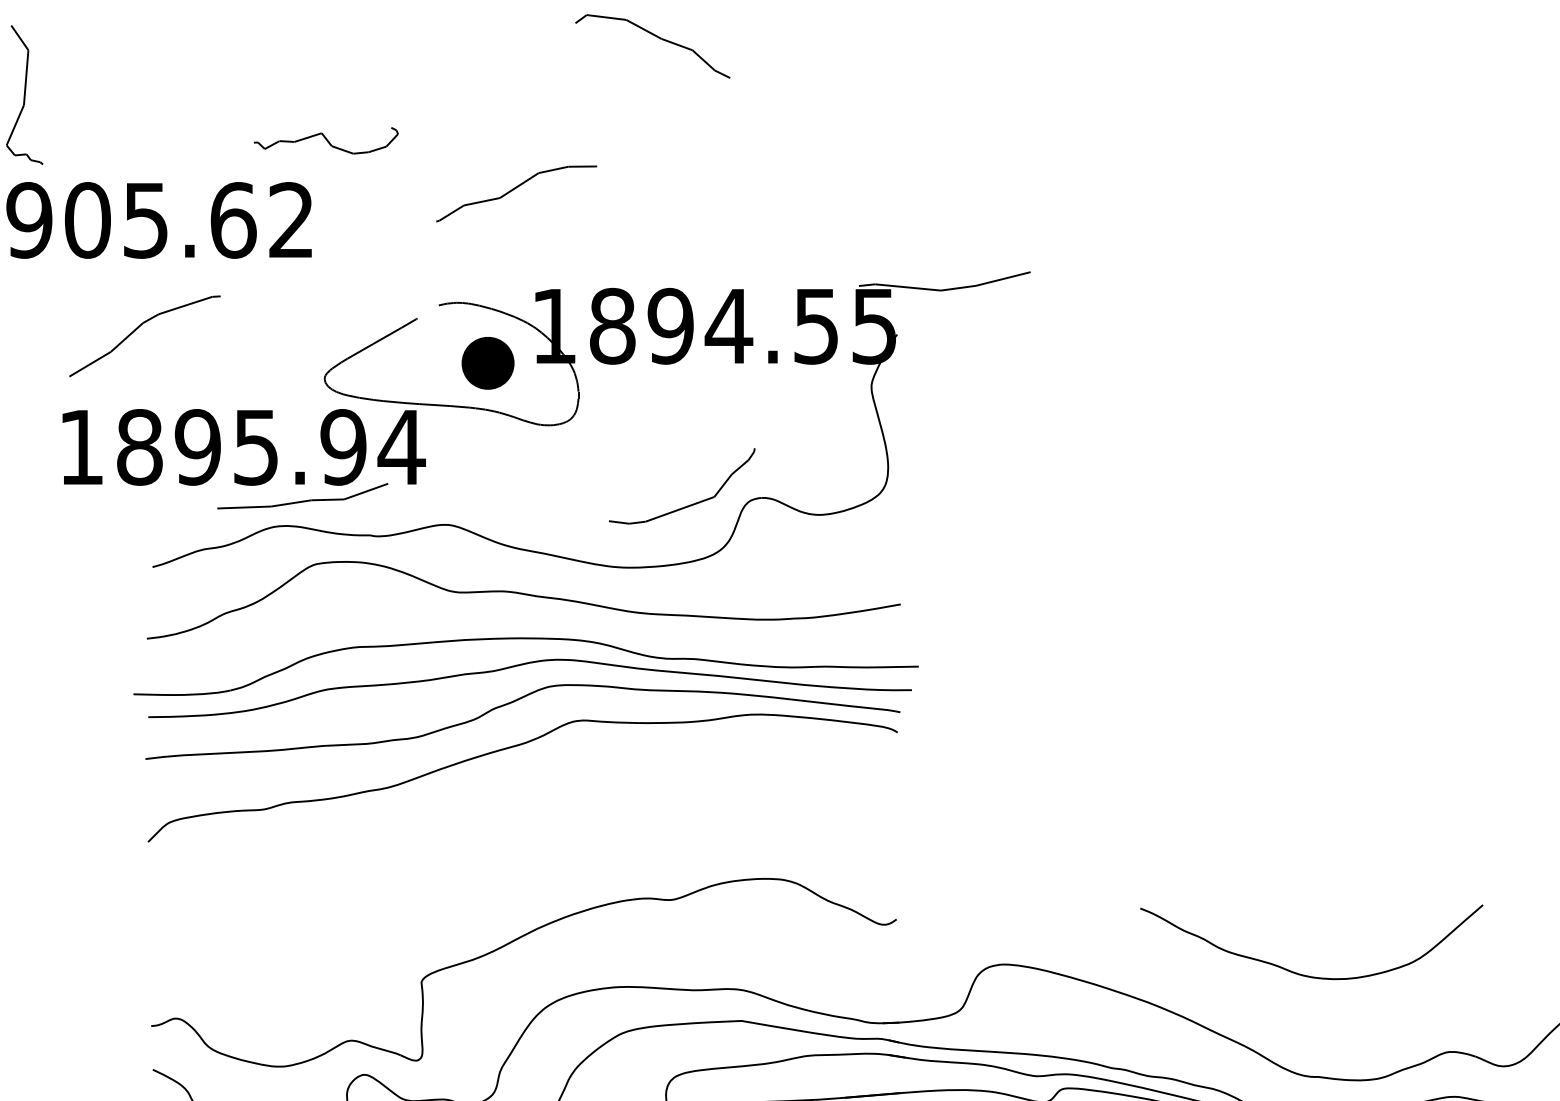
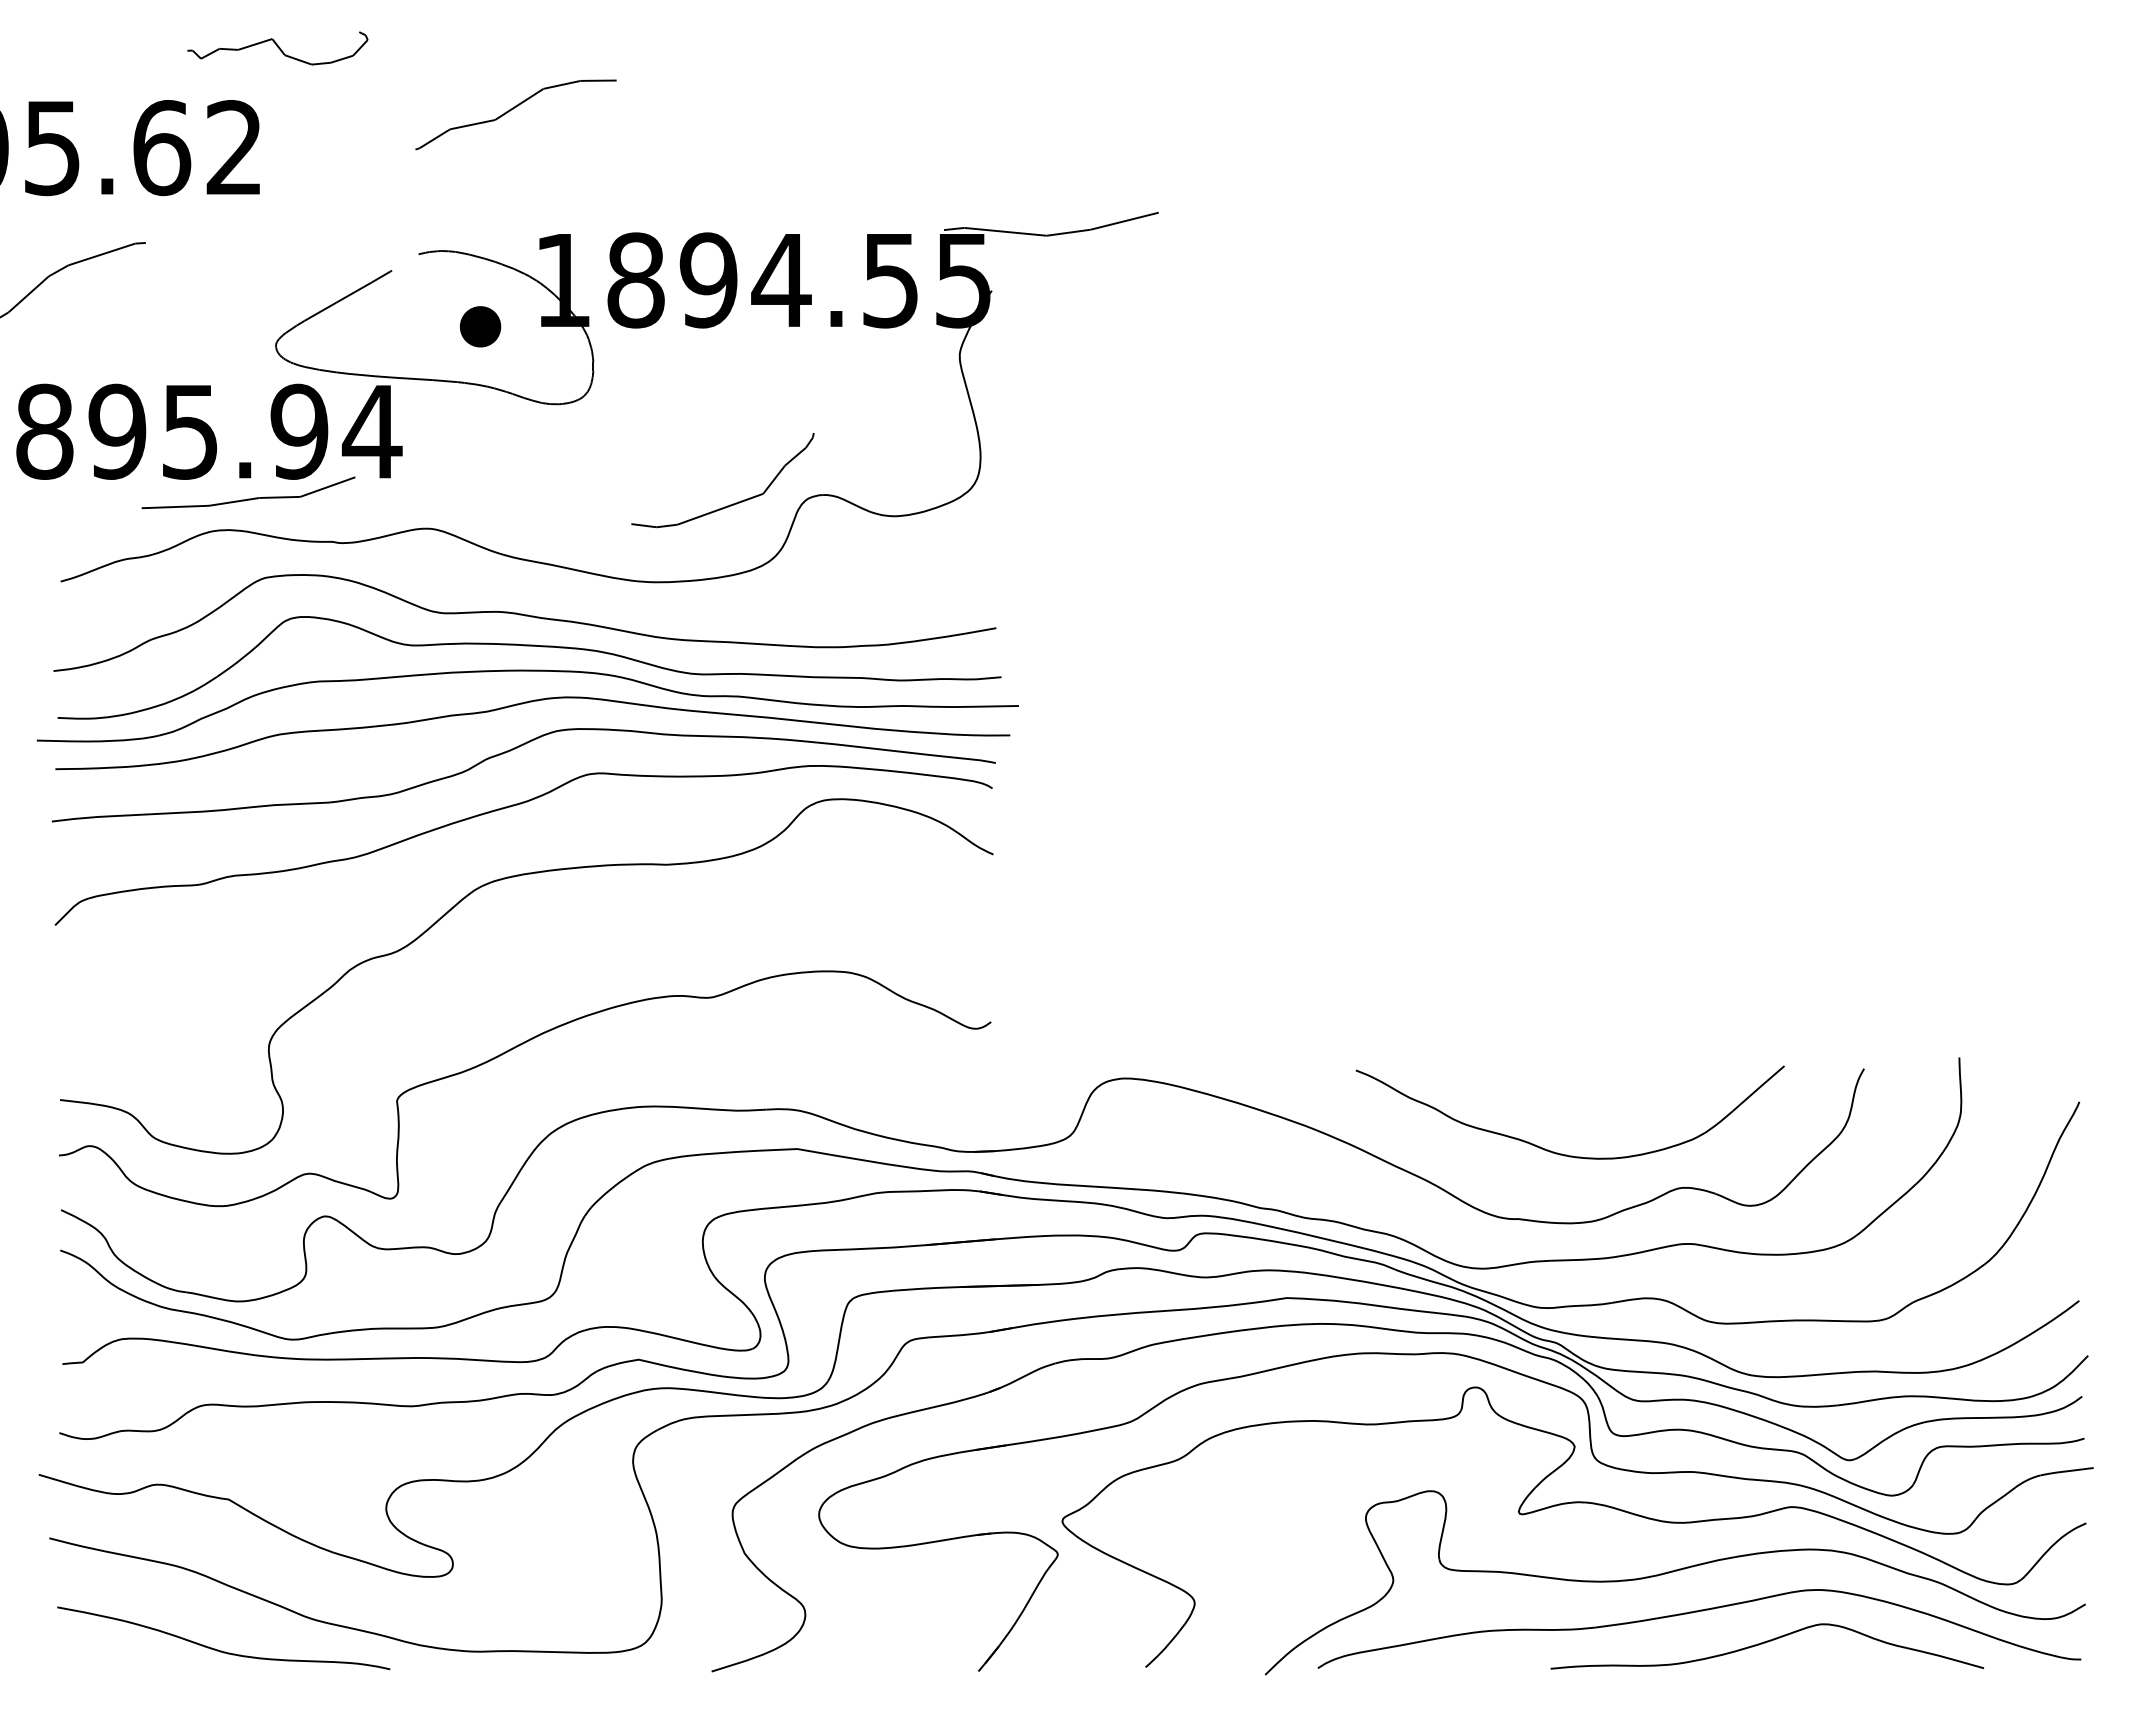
part: (488, 363) -> (480, 326), size x0.62
part: (527, 619) -> (529, 646), added
part: (475, 821) -> (464, 899), added
curve: (1305, 974) -> (1562, 1153), moved

